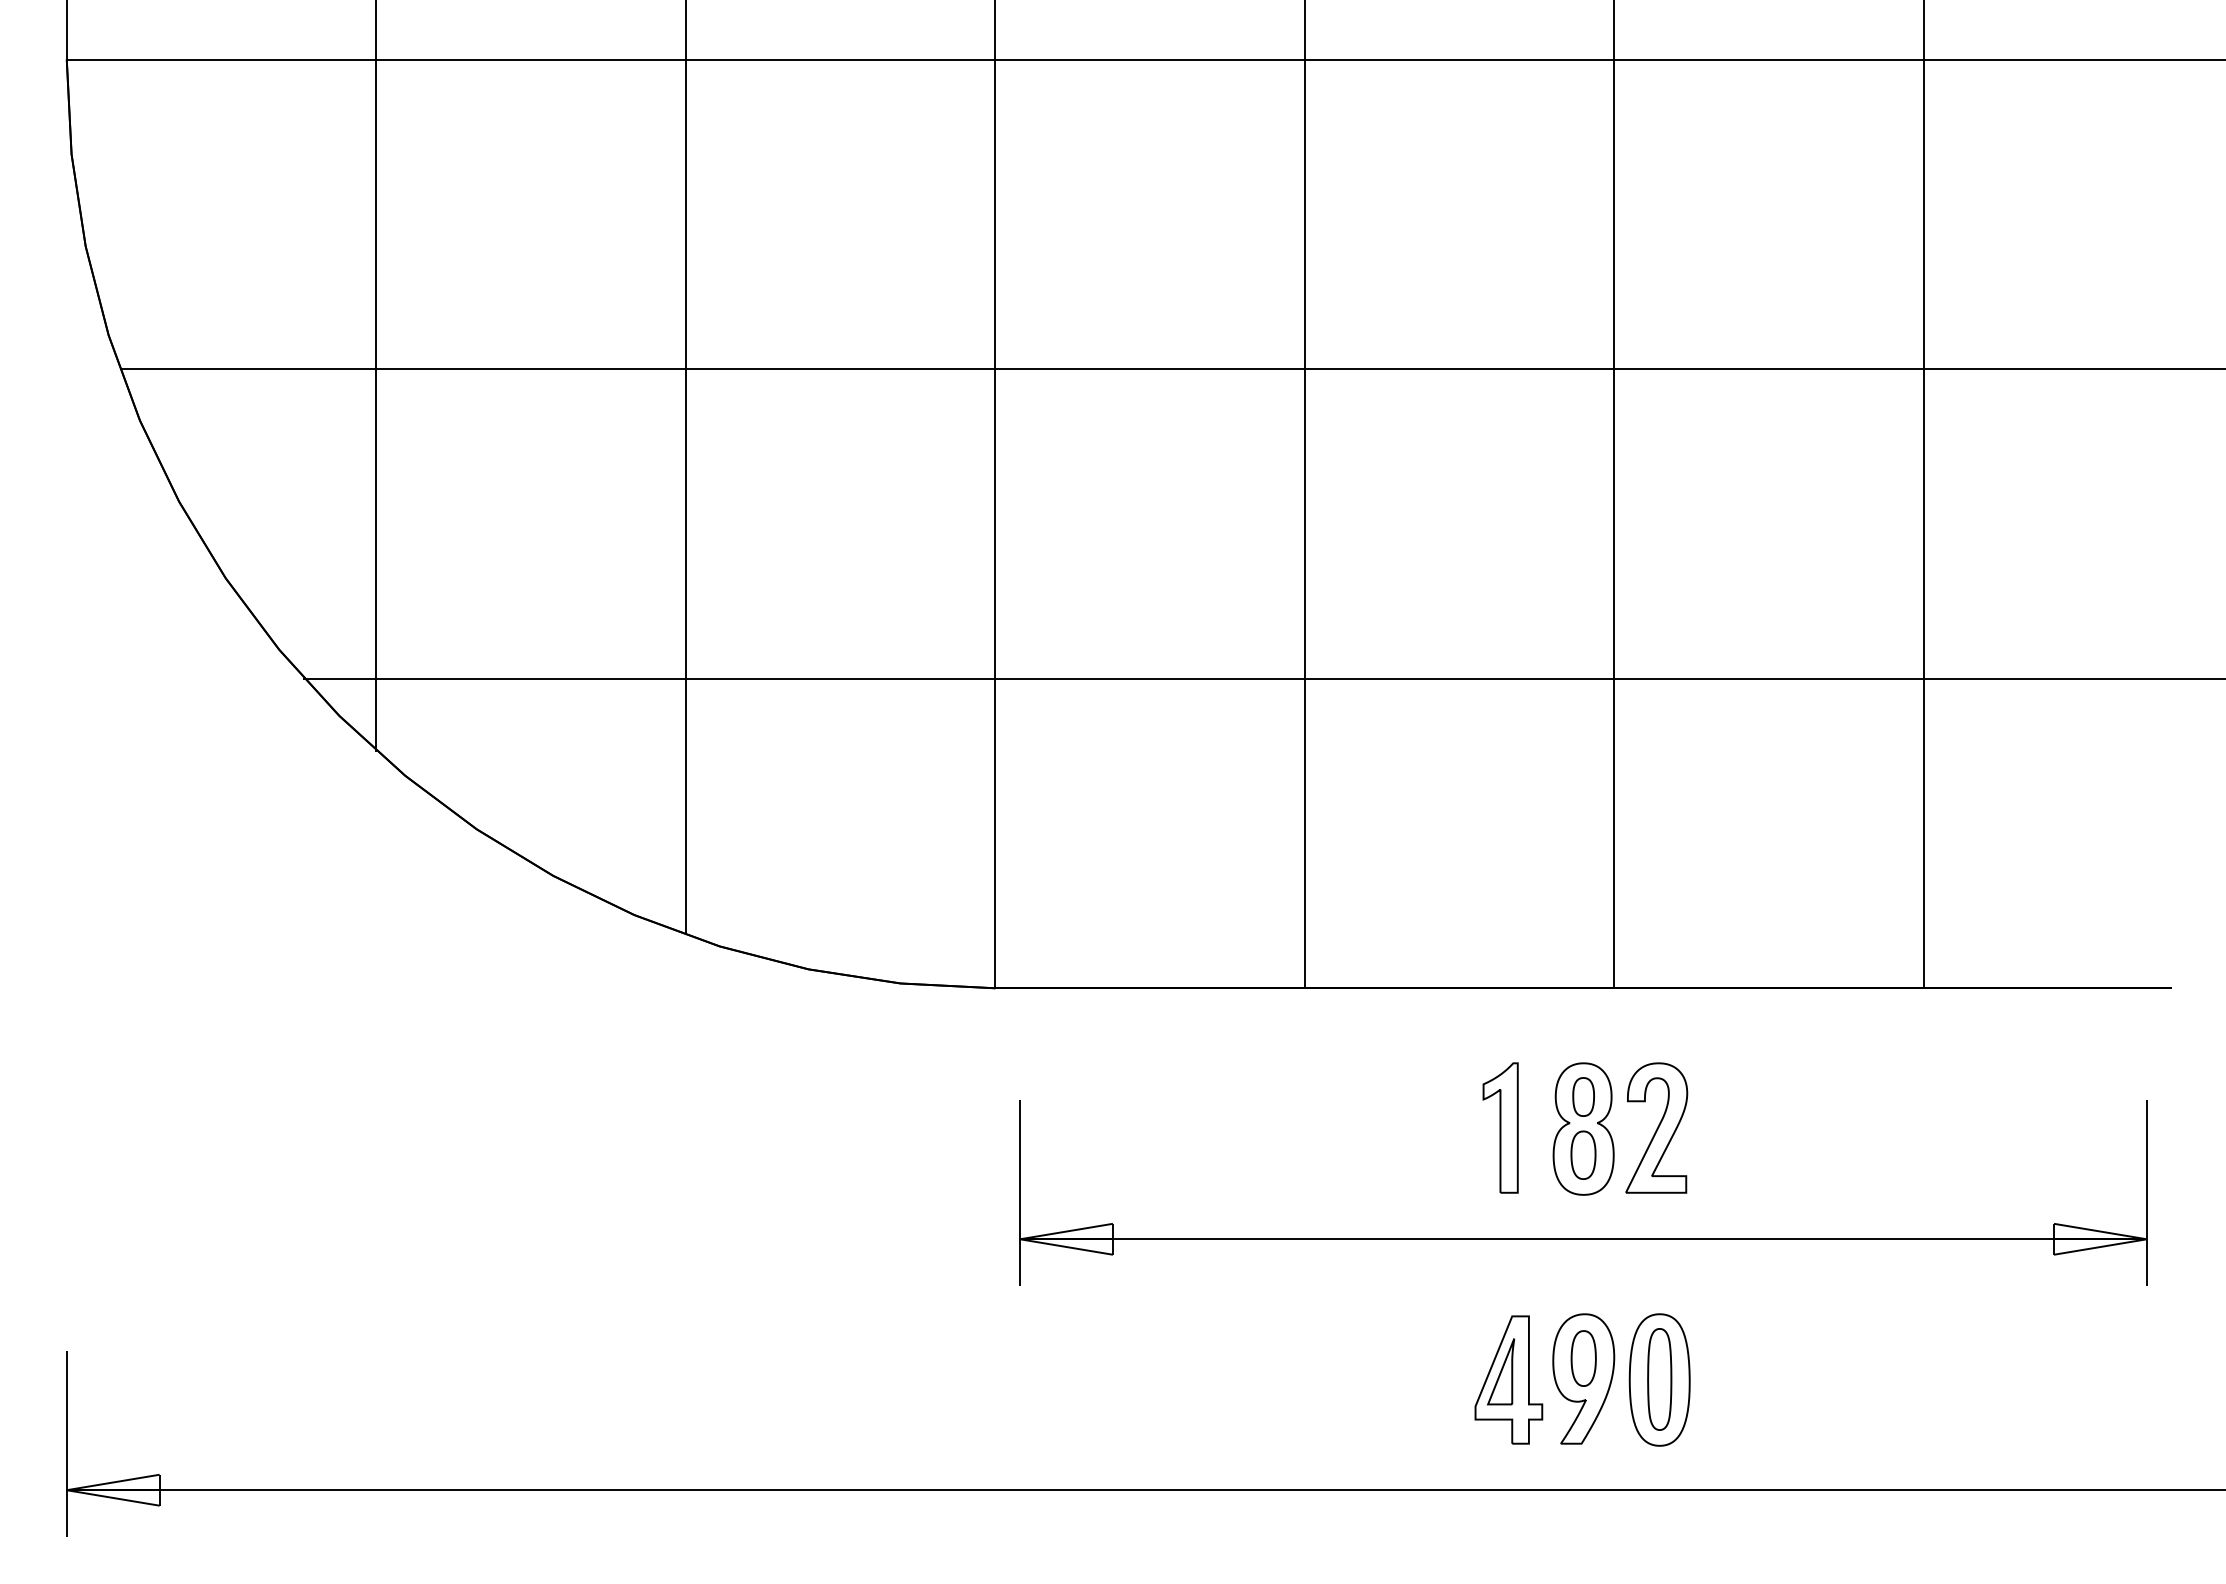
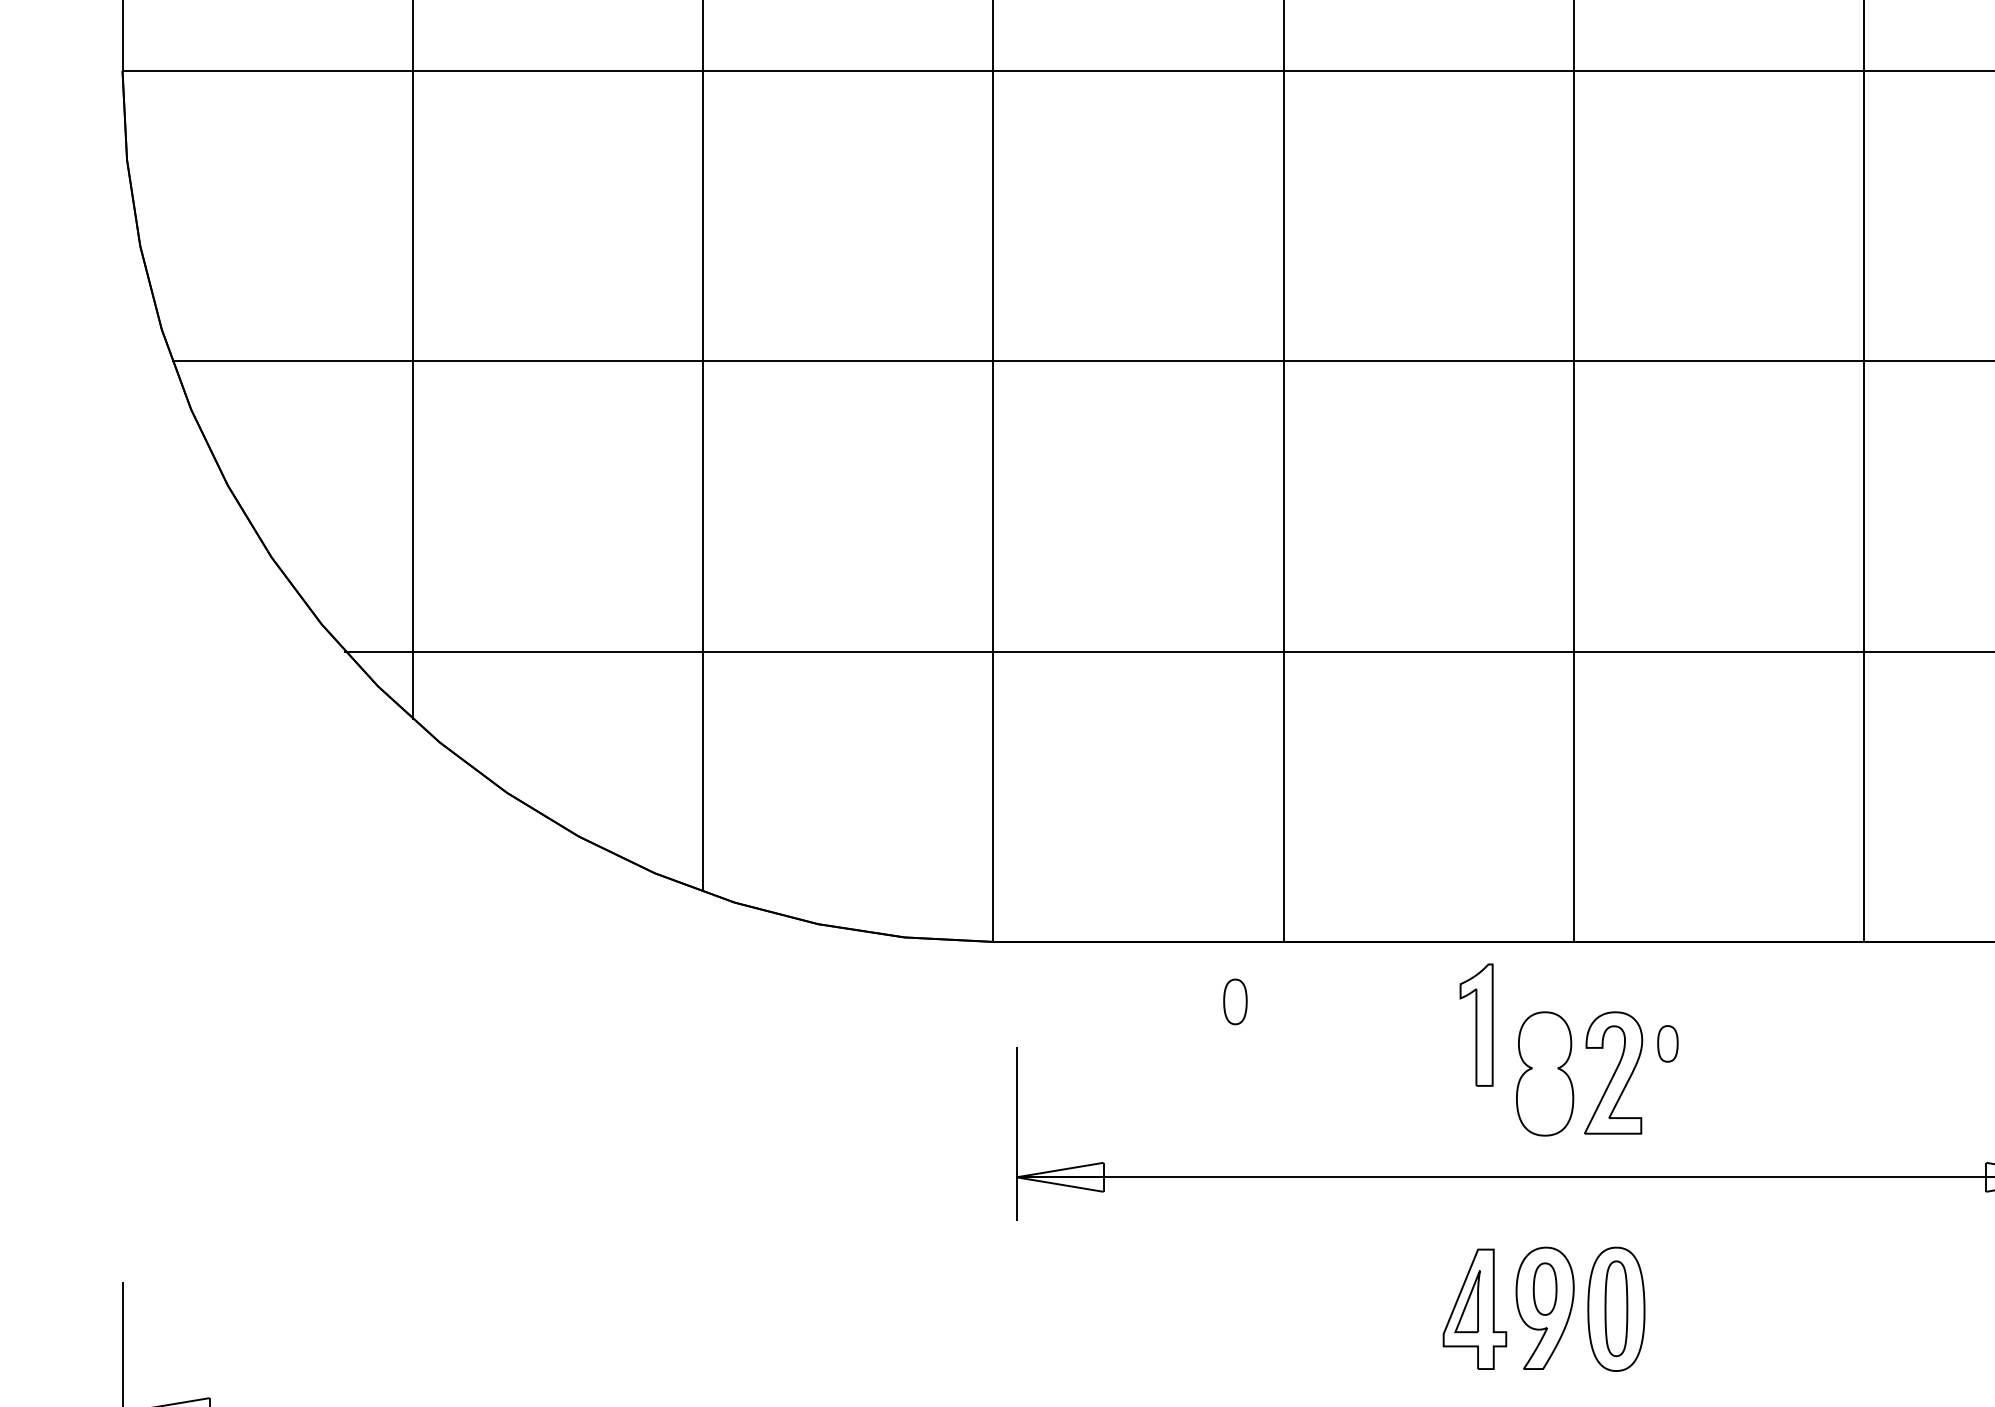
part: (1583, 1096) -> (1667, 1043), moved
part: (1500, 1127) -> (1476, 1024), moved
part: (1583, 1154) -> (1235, 1001), moved

